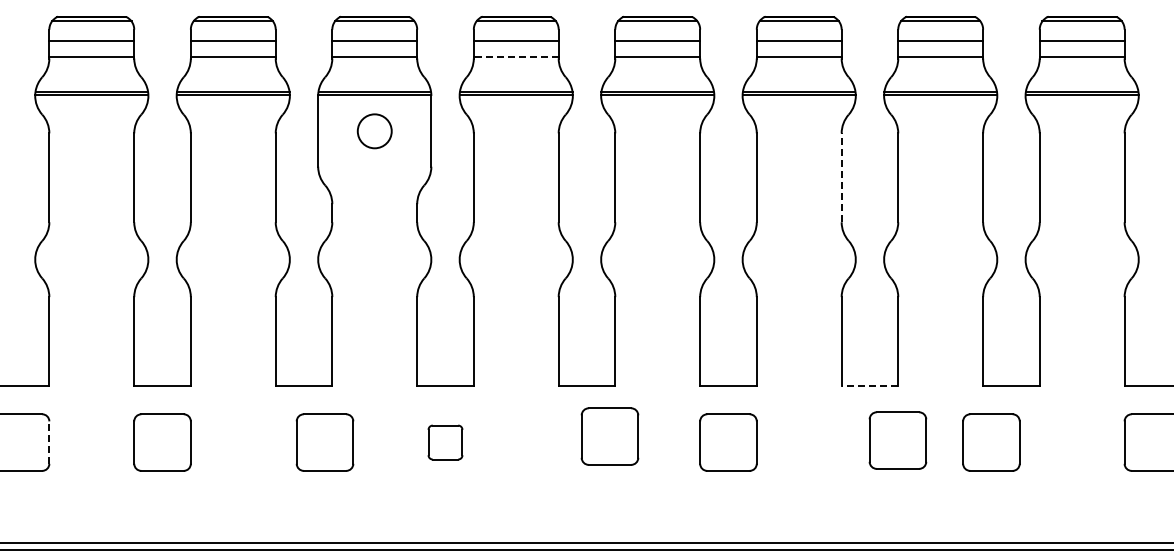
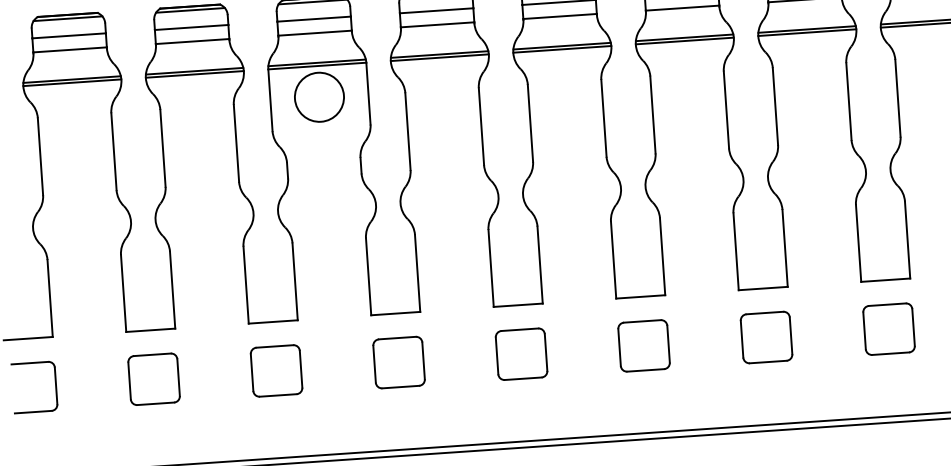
line: (515, 57) -> (436, 25), dashed -> solid
circle: (374, 131) -> (319, 97), size x1.67
line: (841, 177) -> (726, 109), dashed -> solid
line: (869, 386) -> (762, 289), dashed -> solid
part: (609, 436) -> (521, 354), moved
part: (897, 440) -> (766, 337), moved
line: (49, 442) -> (56, 385), dashed -> solid
part: (324, 442) -> (276, 370), moved
part: (445, 442) -> (399, 362), size x1.67
part: (991, 442) -> (889, 329), moved

